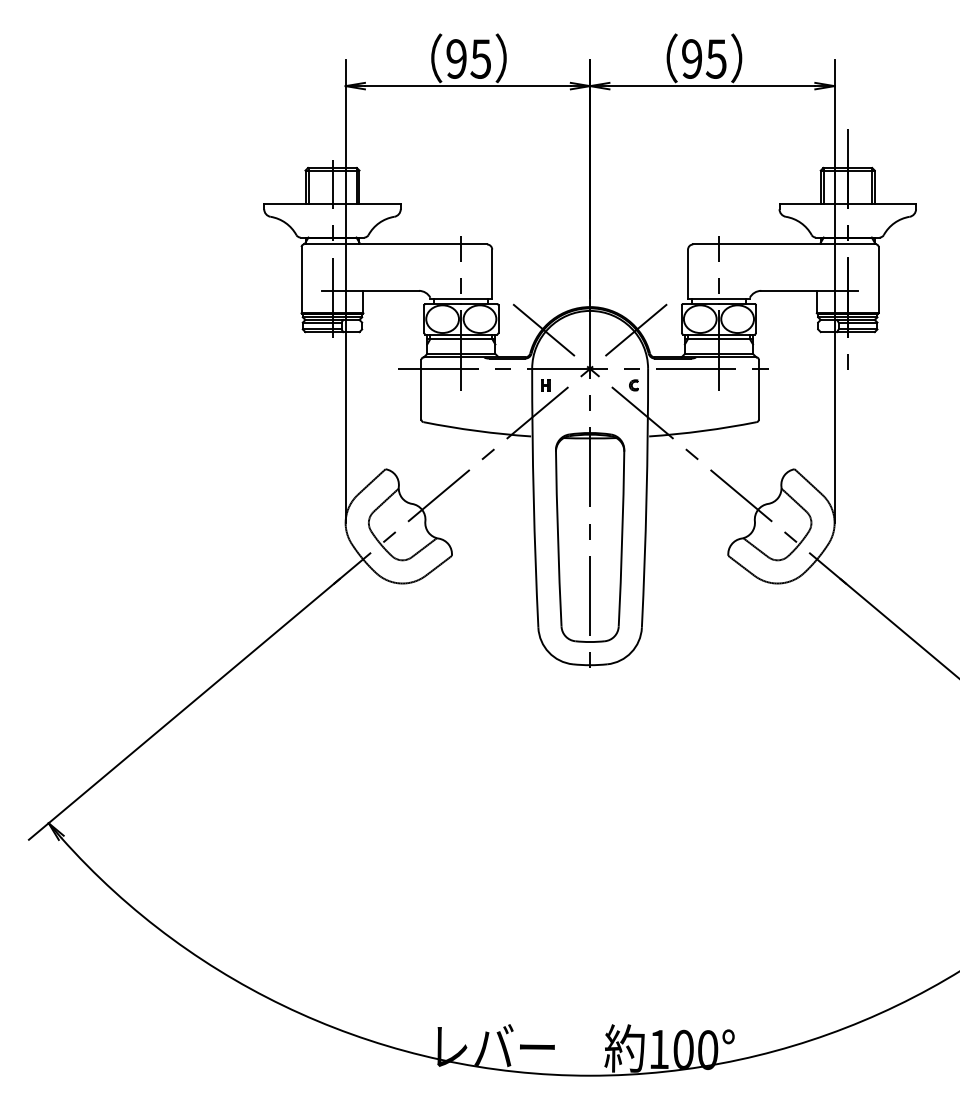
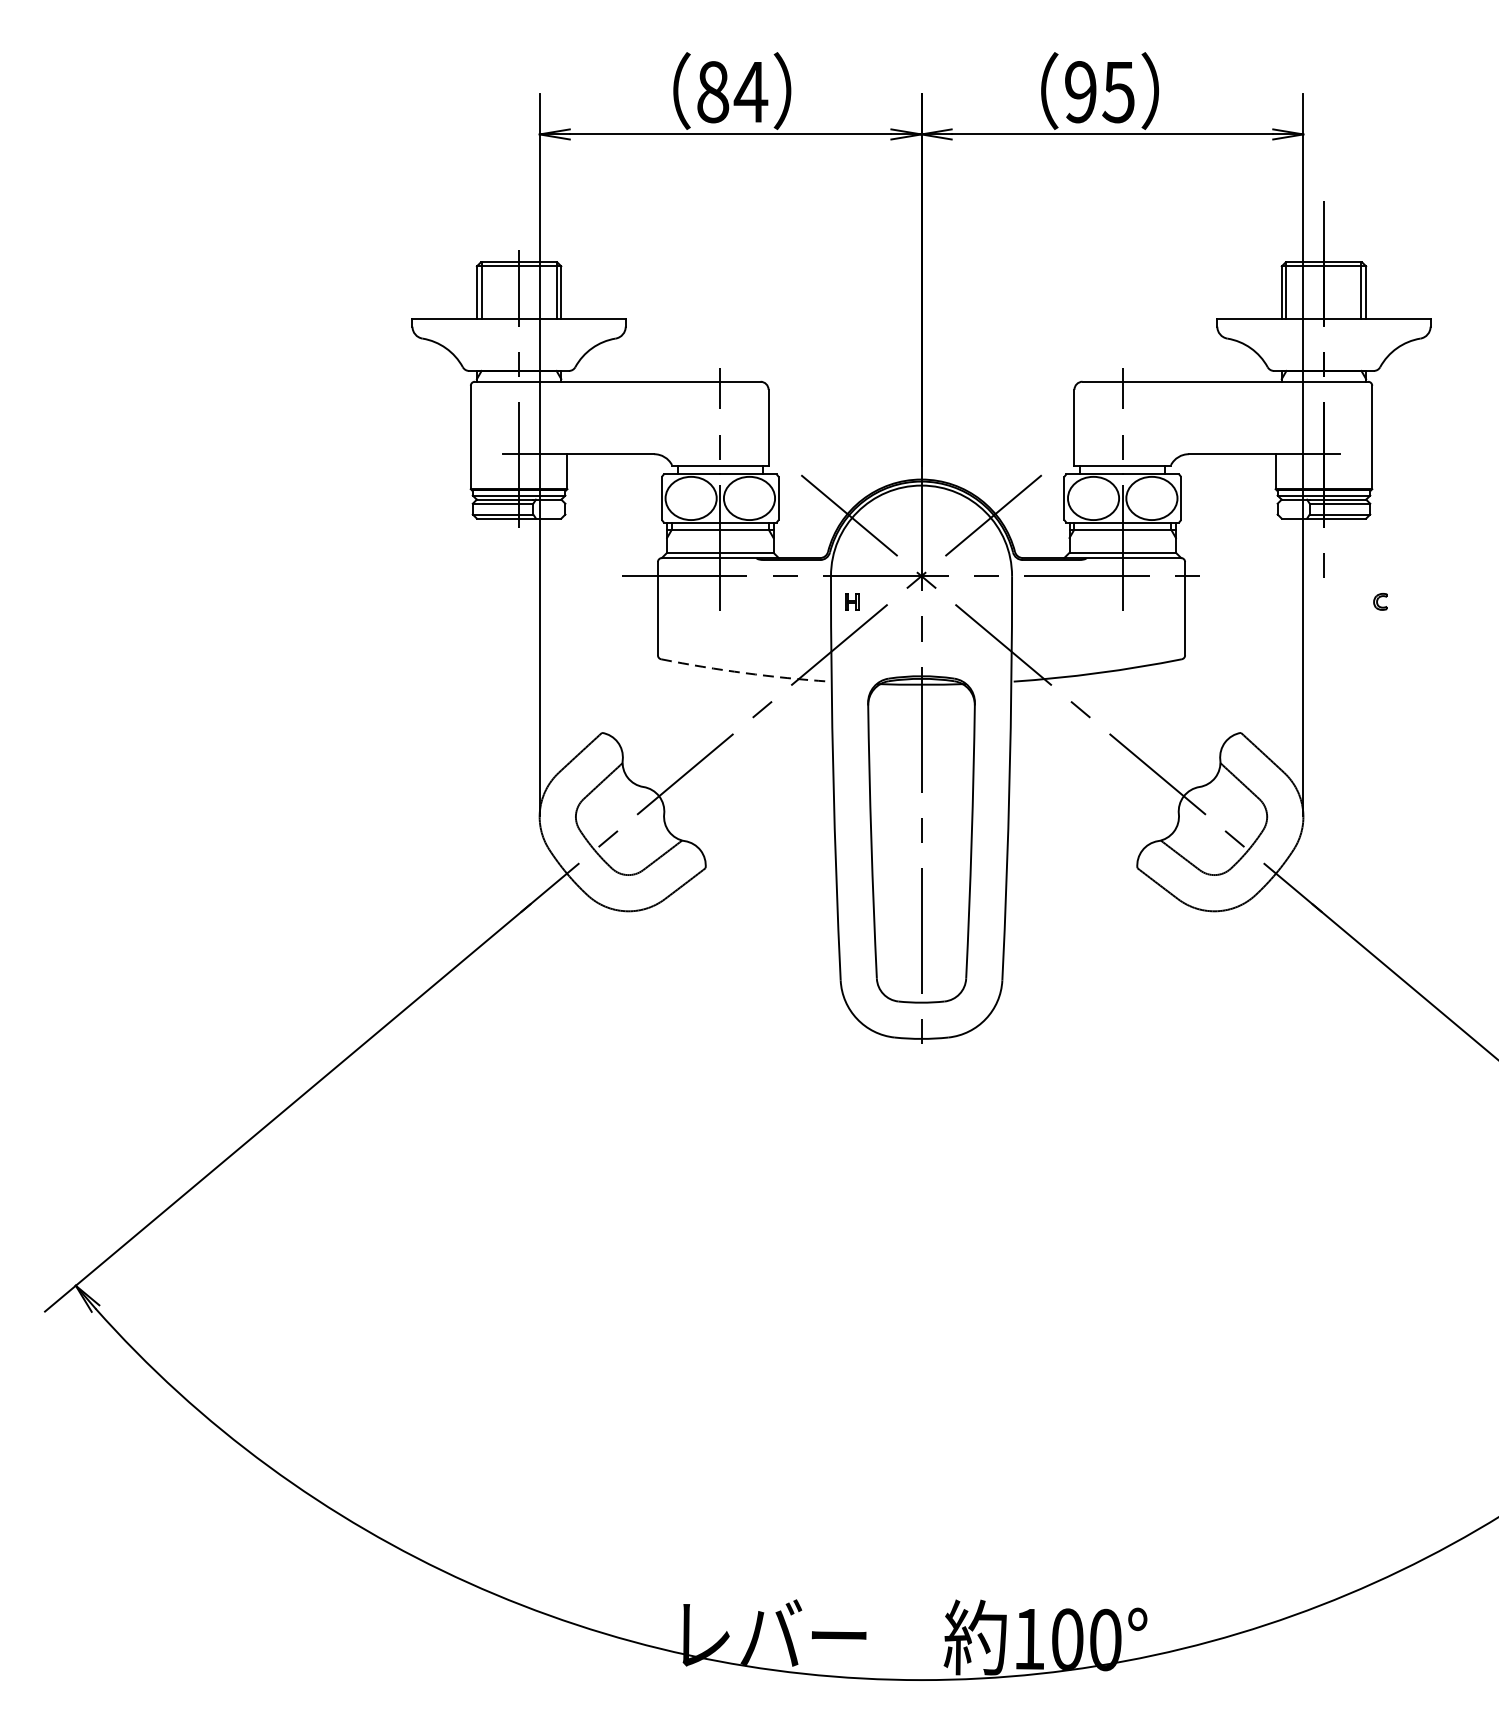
text: (468, 58) -> (731, 91), 95 -> 84
part: (633, 385) -> (1379, 602), moved
arc: (477, 431) -> (745, 673), solid -> dashed

